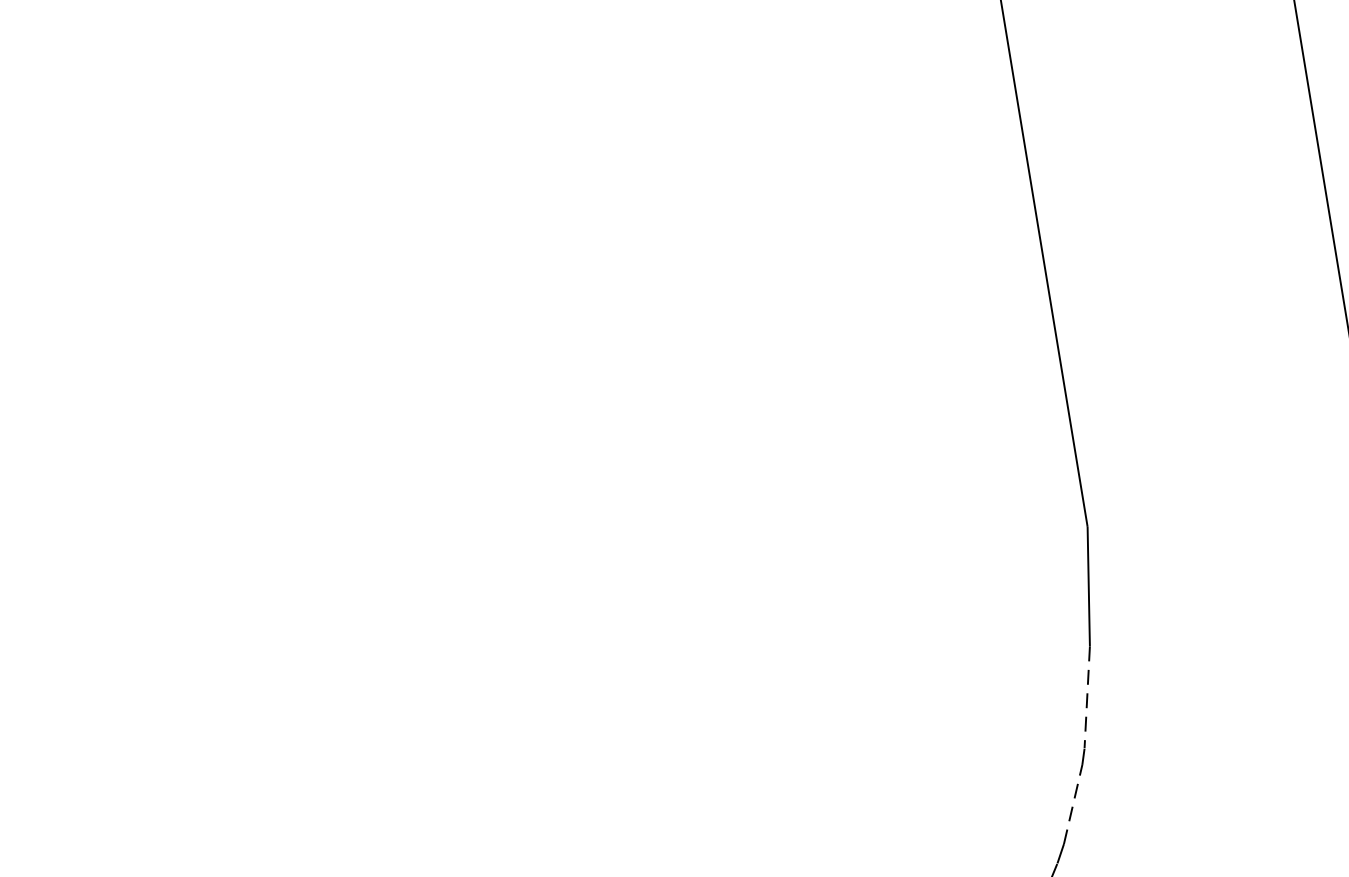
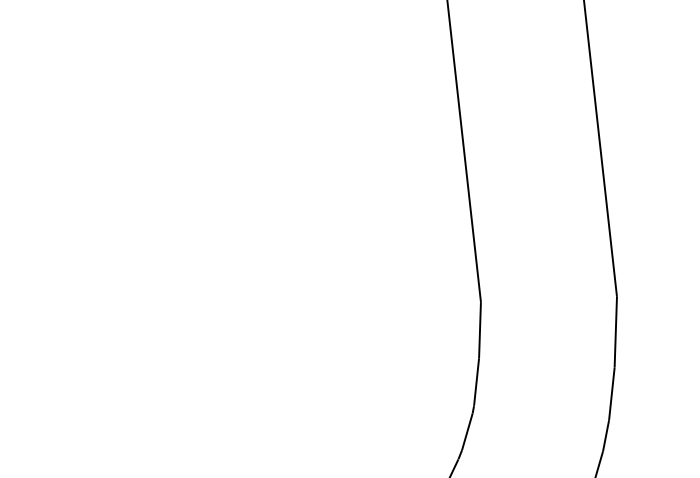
line: (1087, 698) -> (476, 382), dashed -> solid
line: (1073, 803) -> (467, 431), dashed -> solid

